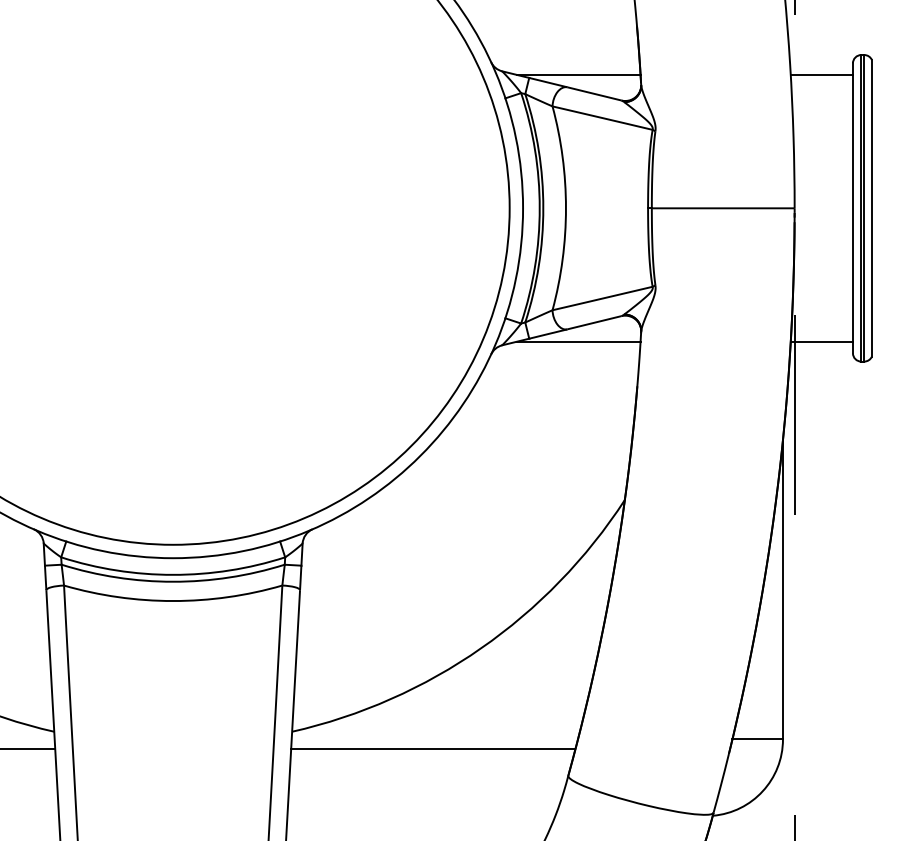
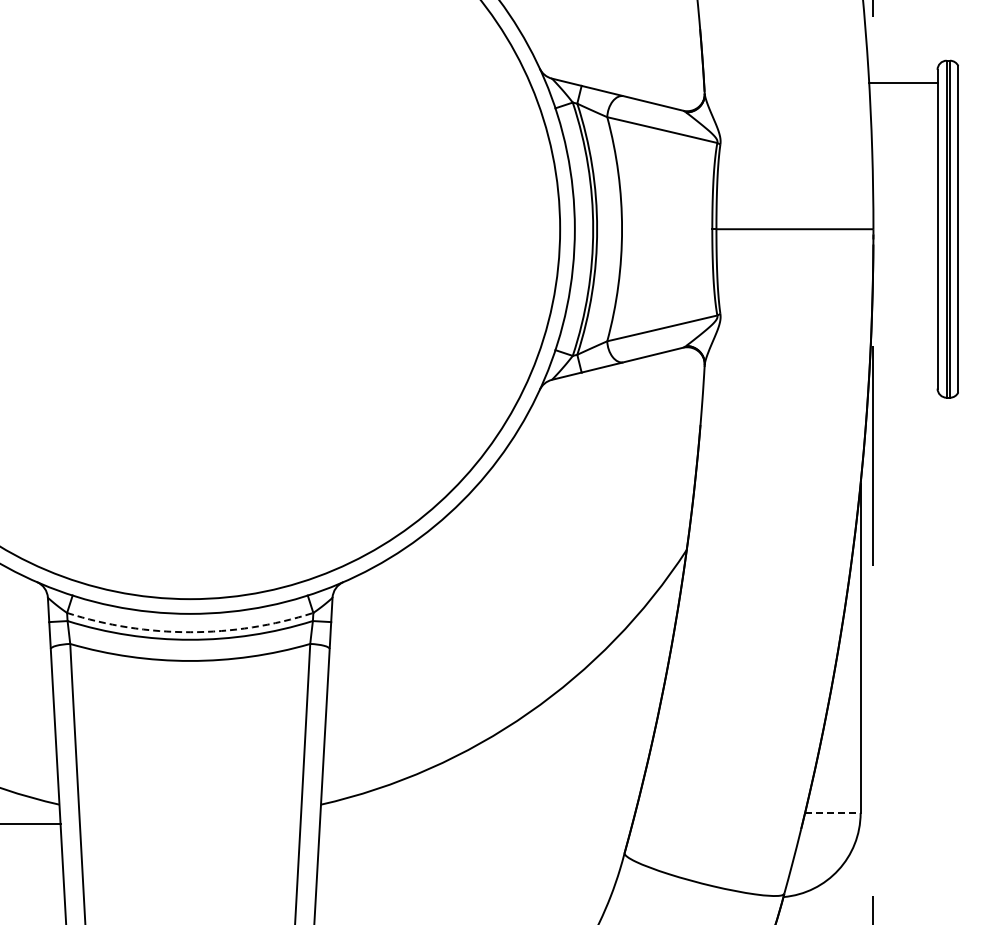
line: (579, 74) -> (636, 82), removed
line: (579, 341) -> (636, 375), removed
line: (821, 341) -> (903, 375), removed
arc: (173, 575) -> (190, 632), solid -> dashed
line: (757, 739) -> (832, 813), solid -> dashed
line: (432, 749) -> (475, 824), removed

